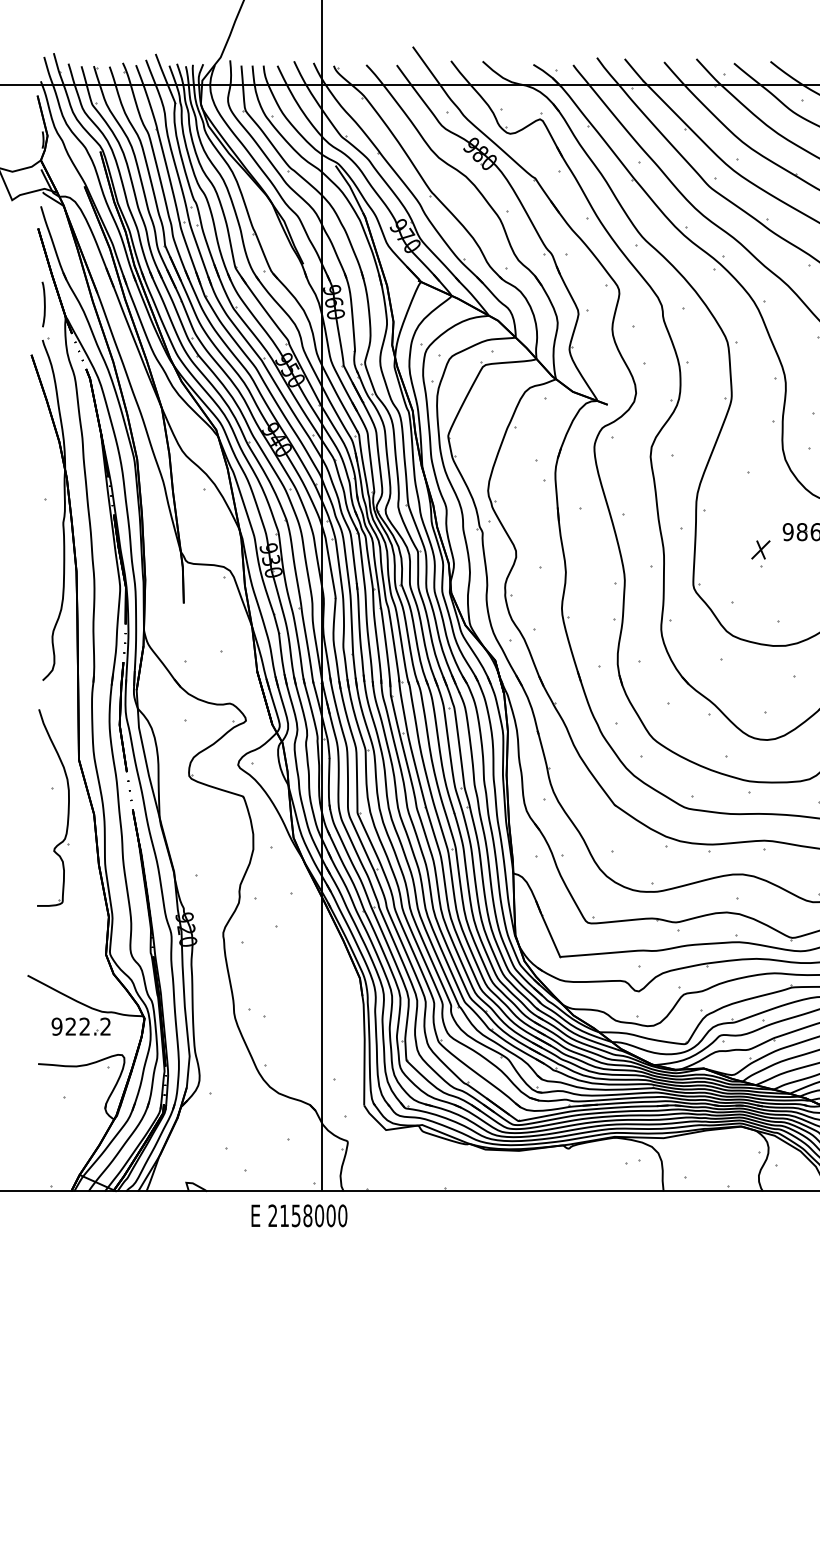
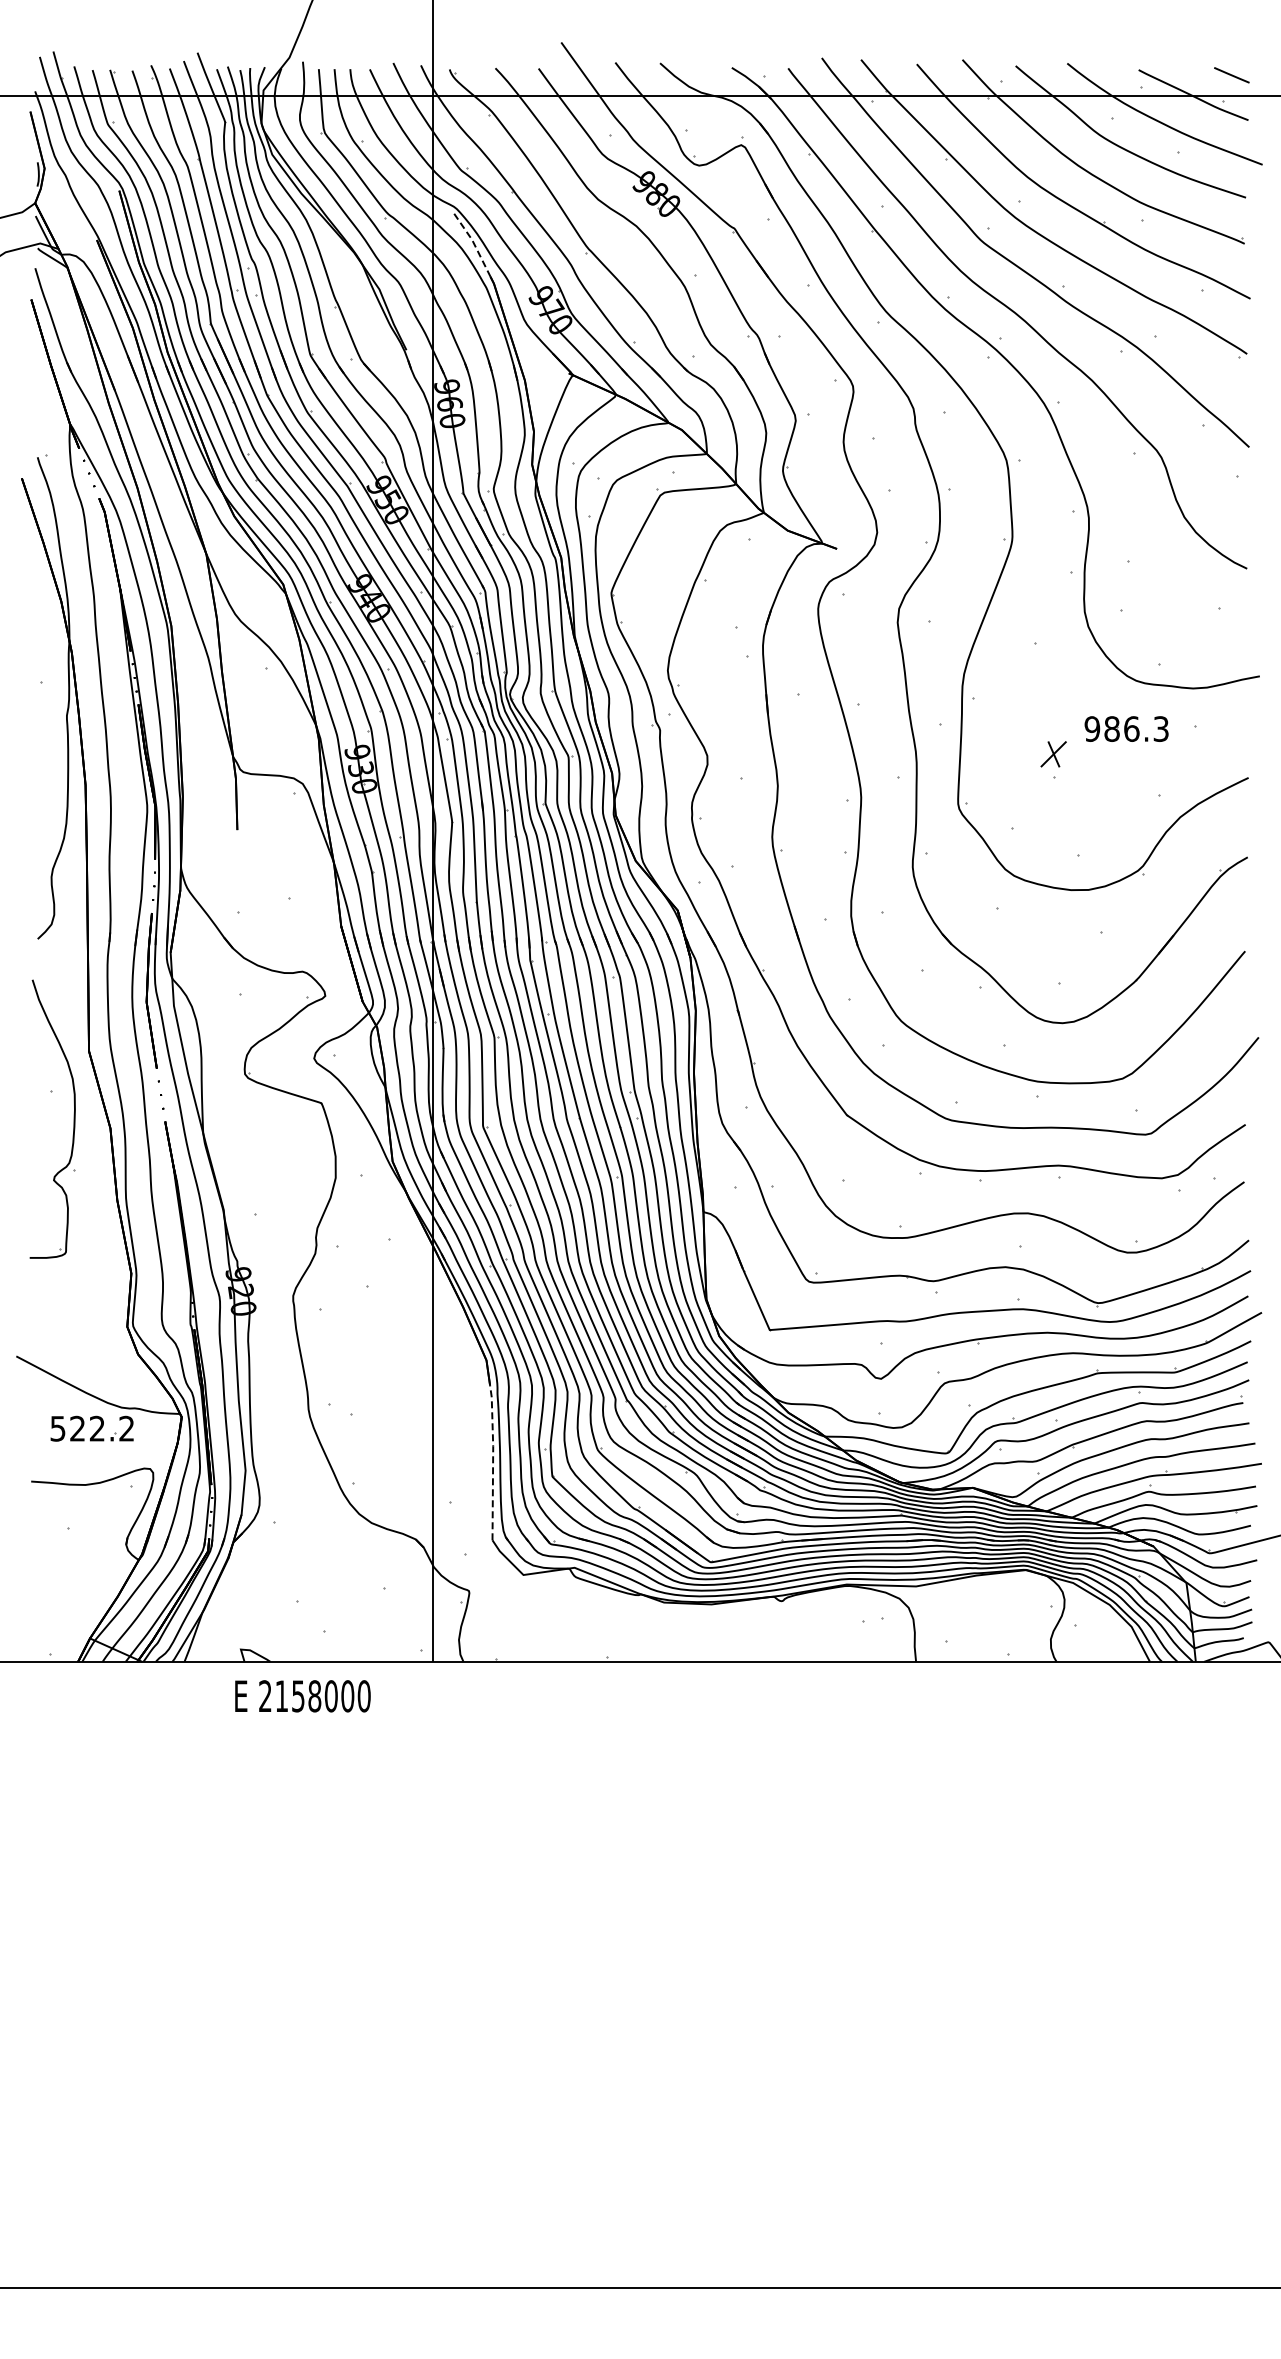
line: (350, 187) -> (473, 241), solid -> dashed
curve: (43, 304) -> (39, 407), removed
text: (56, 1026) -> (57, 1428), 922.2 -> 522.2
line: (364, 1049) -> (493, 1460), solid -> dashed
text: (299, 1215) -> (302, 1696), moved

